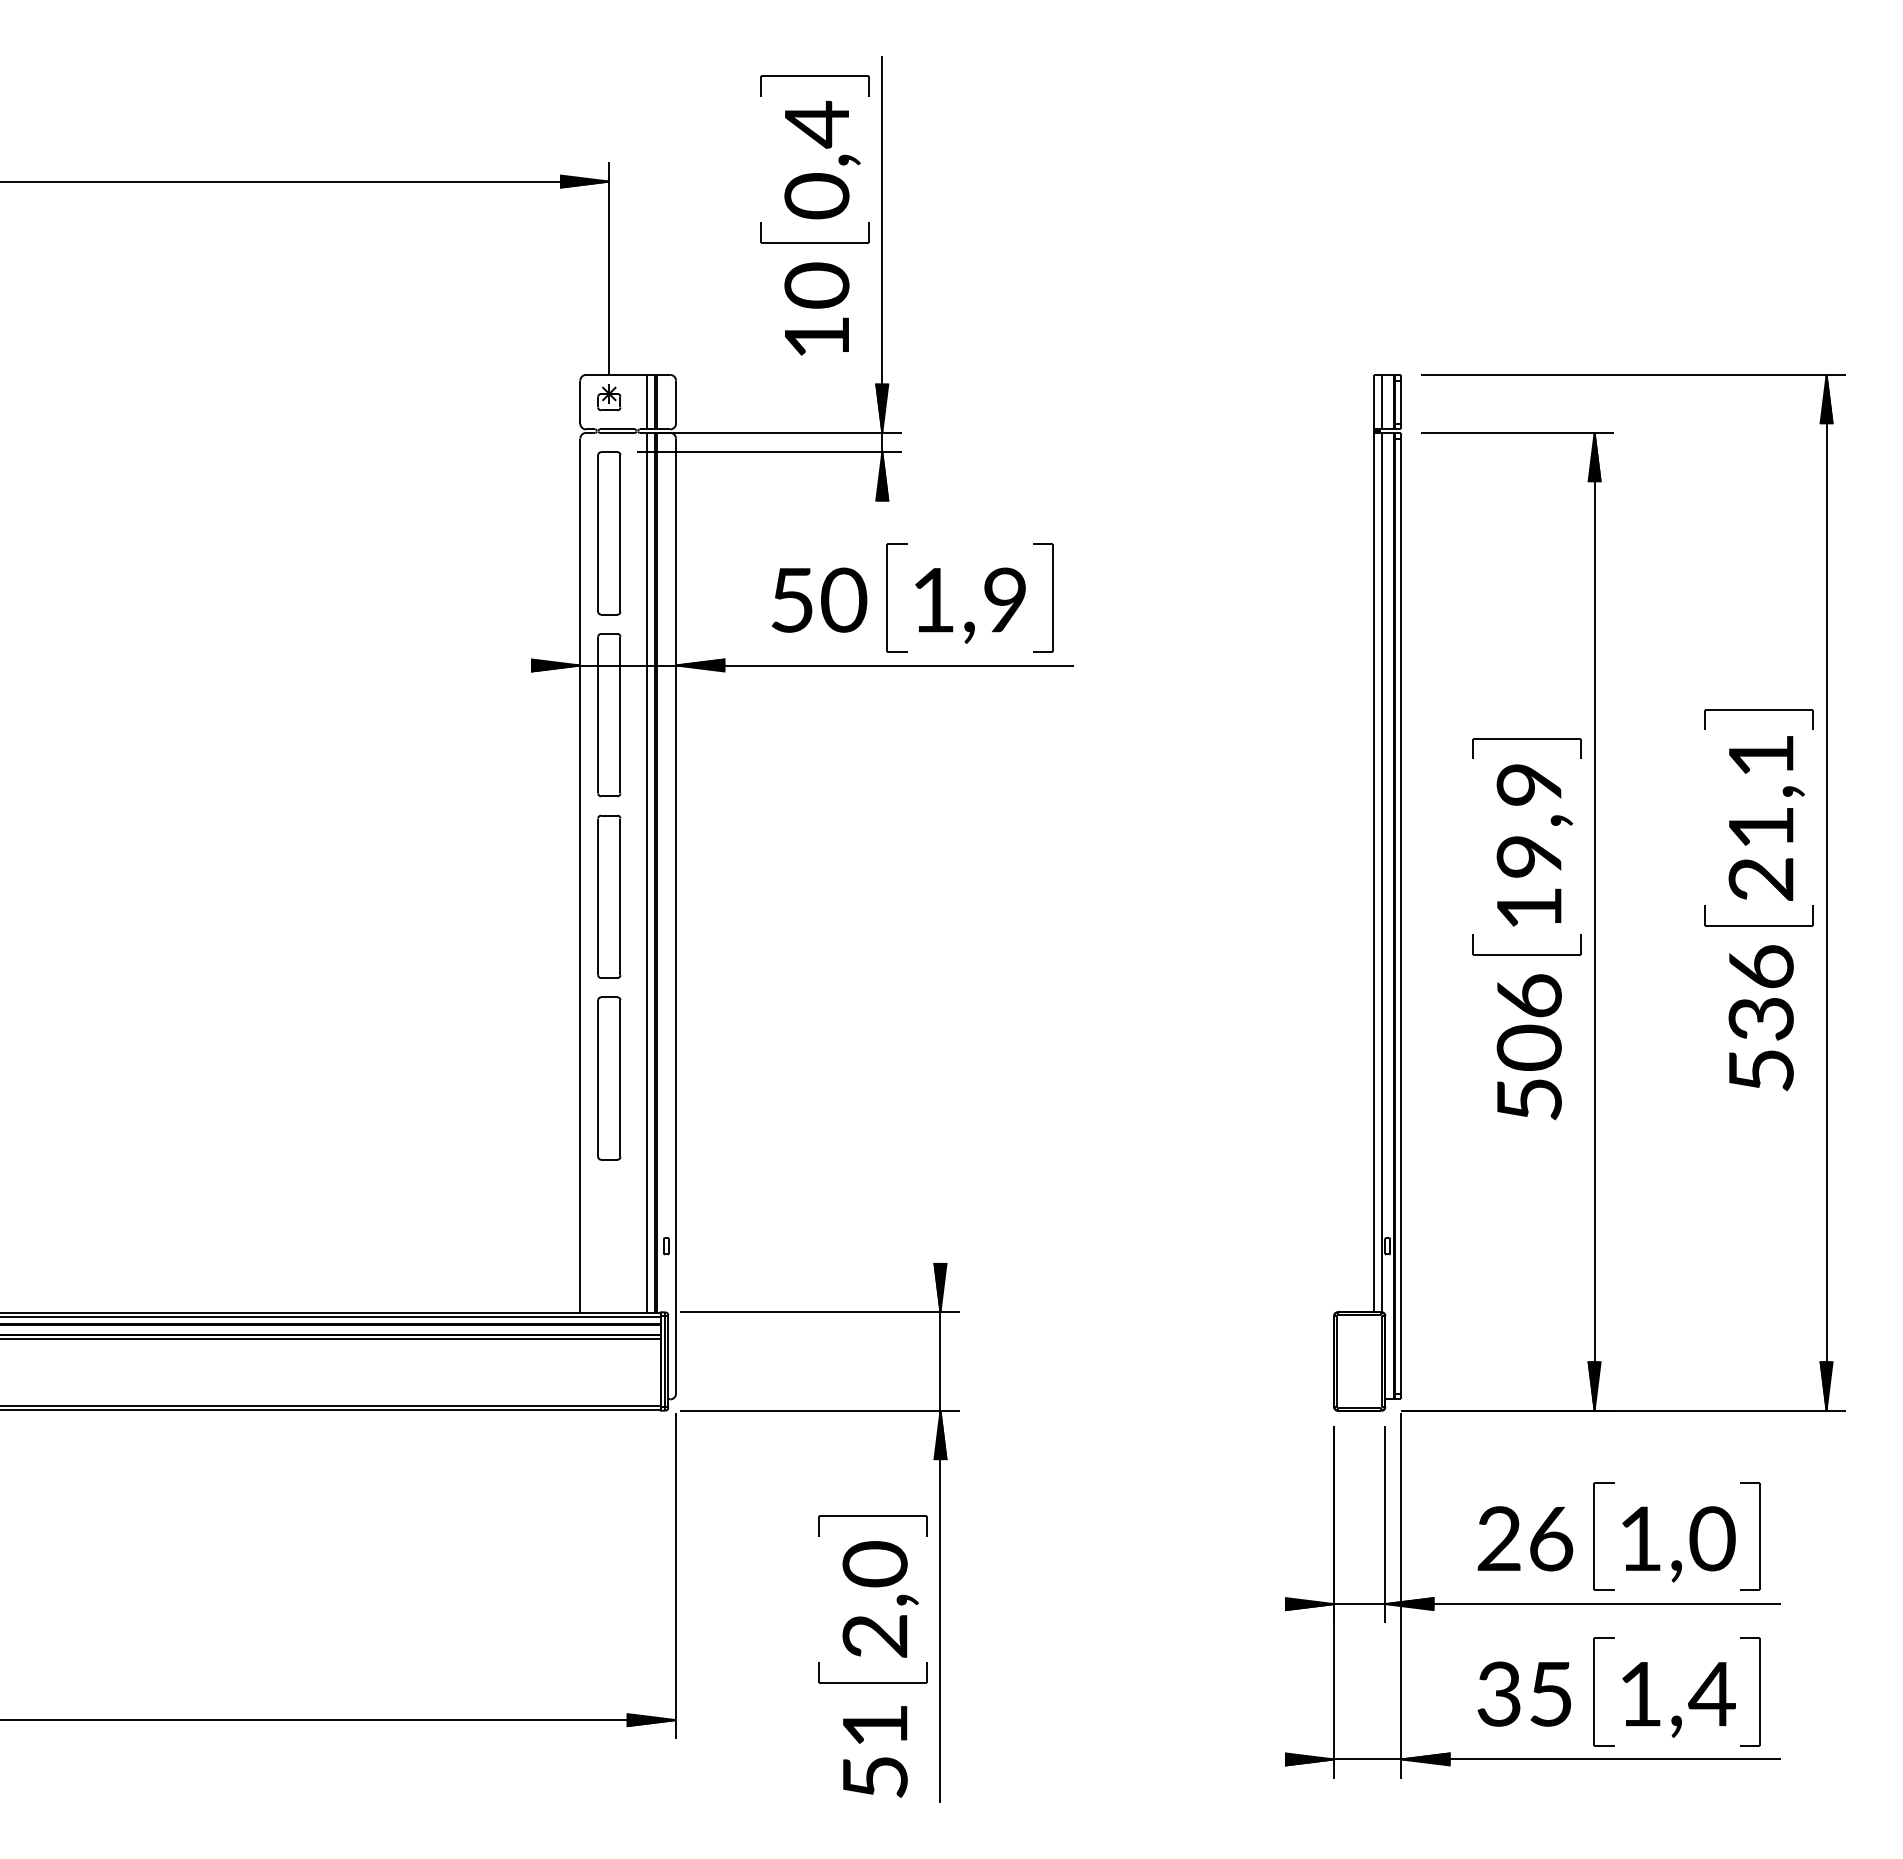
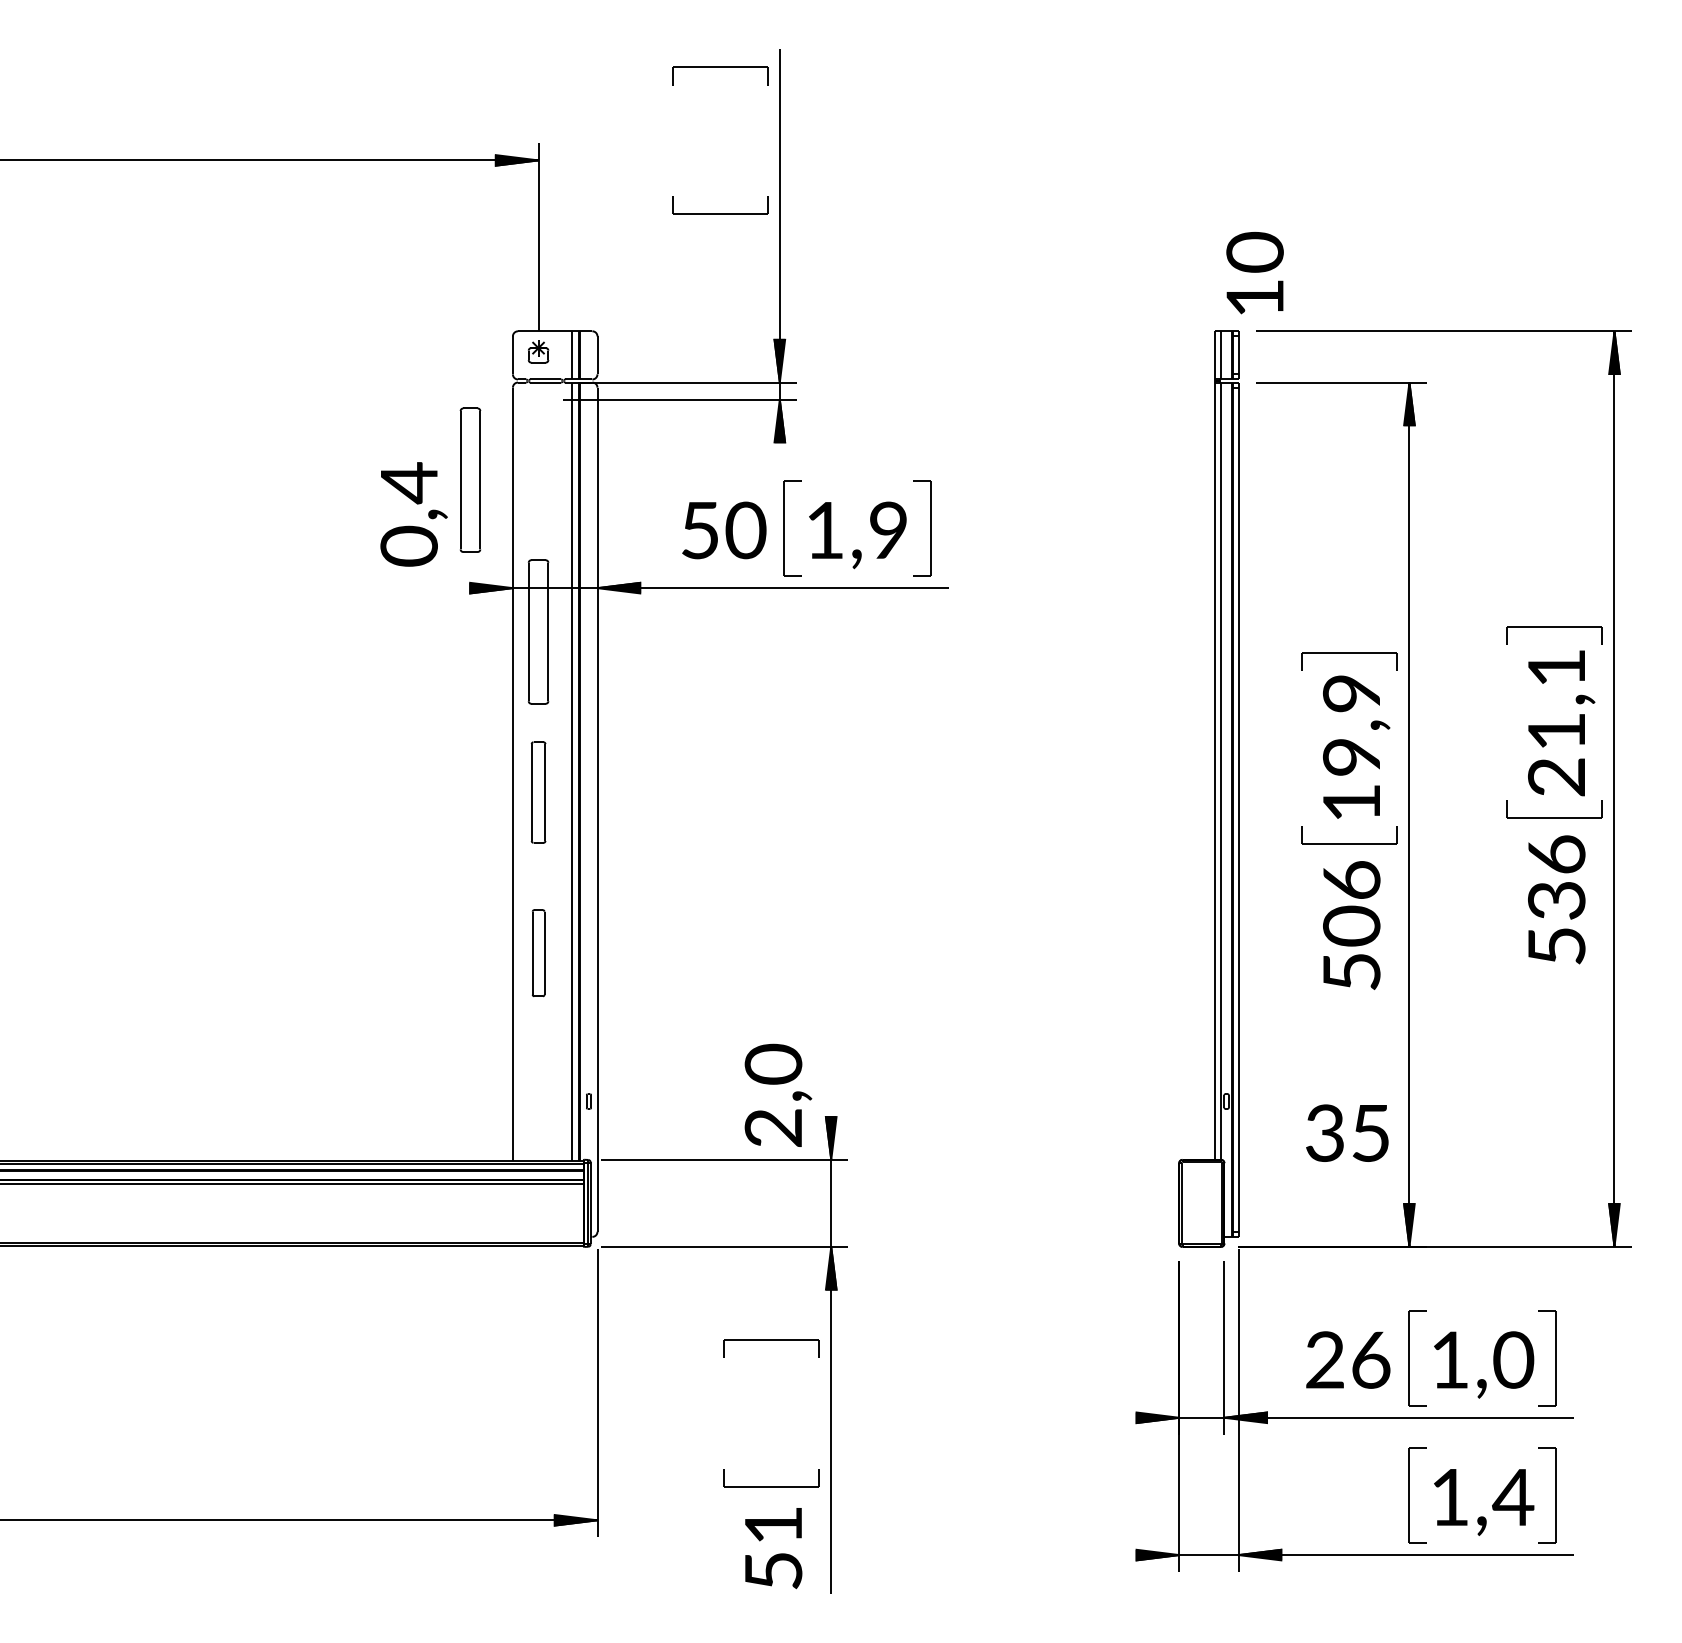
text: (822, 160) -> (414, 514), moved
text: (816, 308) -> (1254, 272), moved
part: (609, 533) -> (470, 480), moved
part: (609, 896) -> (538, 792), size x0.7
part: (609, 1078) -> (538, 953), size x0.6
text: (880, 1599) -> (778, 1095), moved
text: (1523, 1693) -> (1346, 1132), moved

